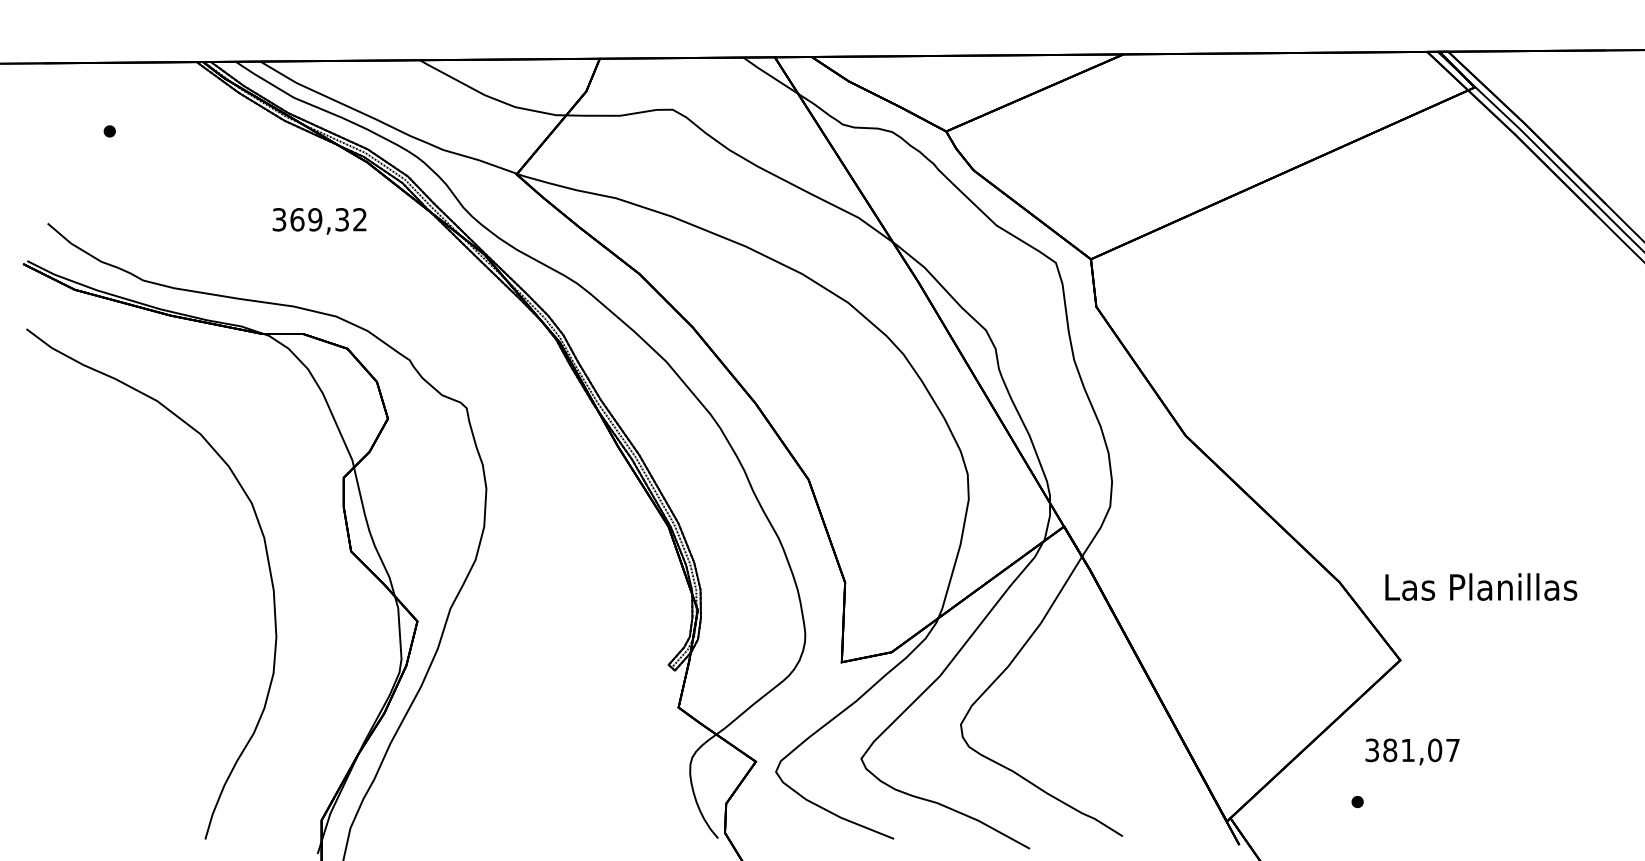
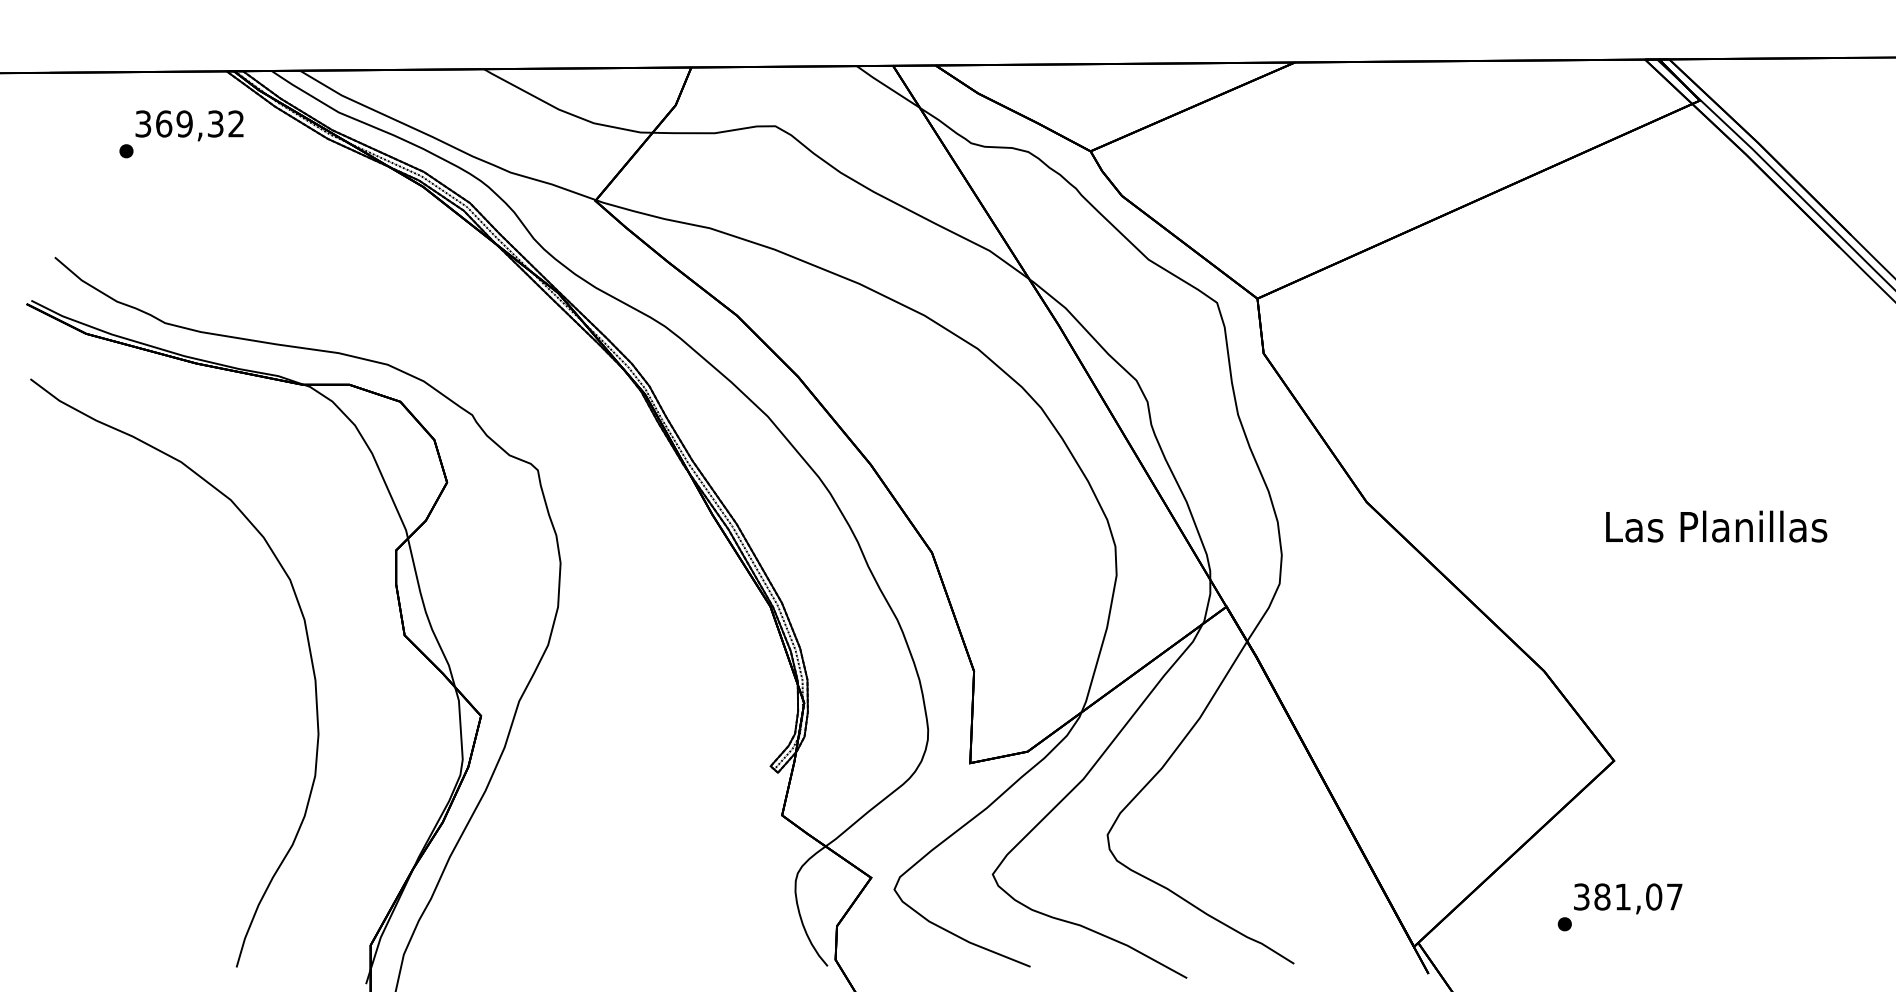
text: (319, 221) -> (189, 125), moved
text: (1481, 586) -> (1716, 525), moved
text: (1412, 751) -> (1628, 898), moved

